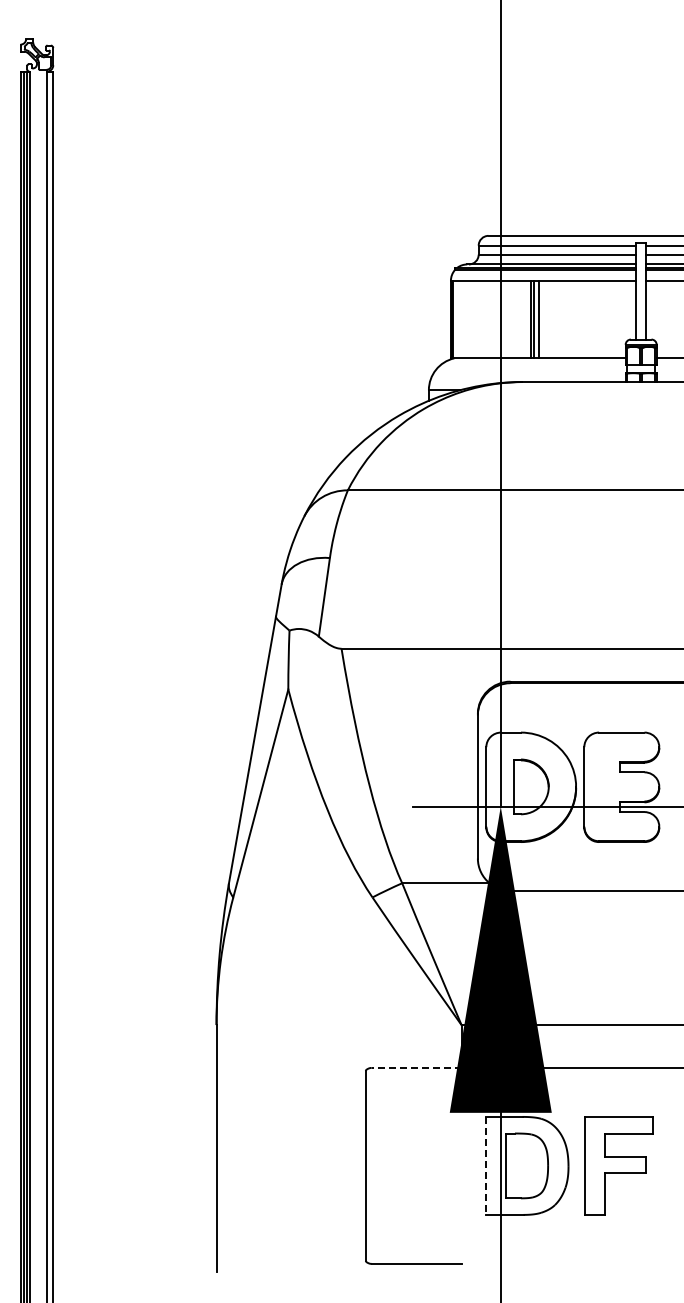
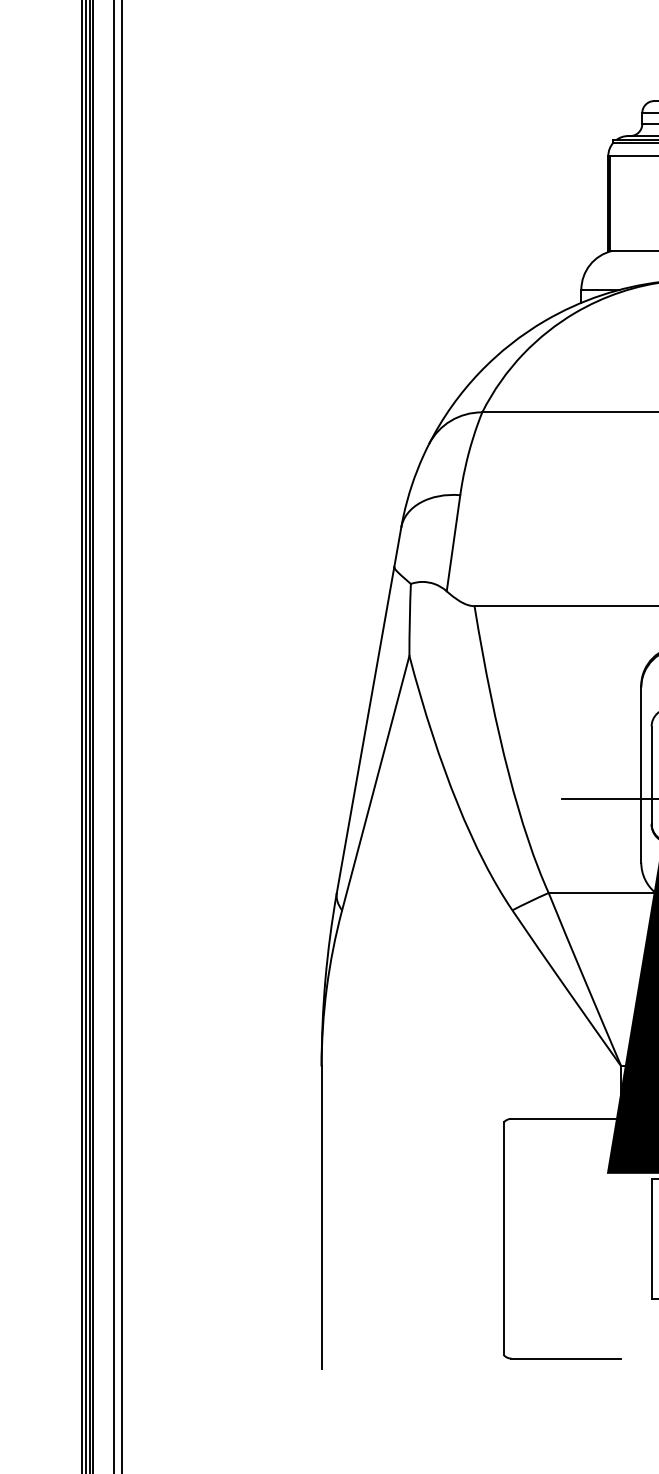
line: (416, 1067) -> (566, 1118), dashed -> solid
line: (486, 1165) -> (651, 1238), dashed -> solid

